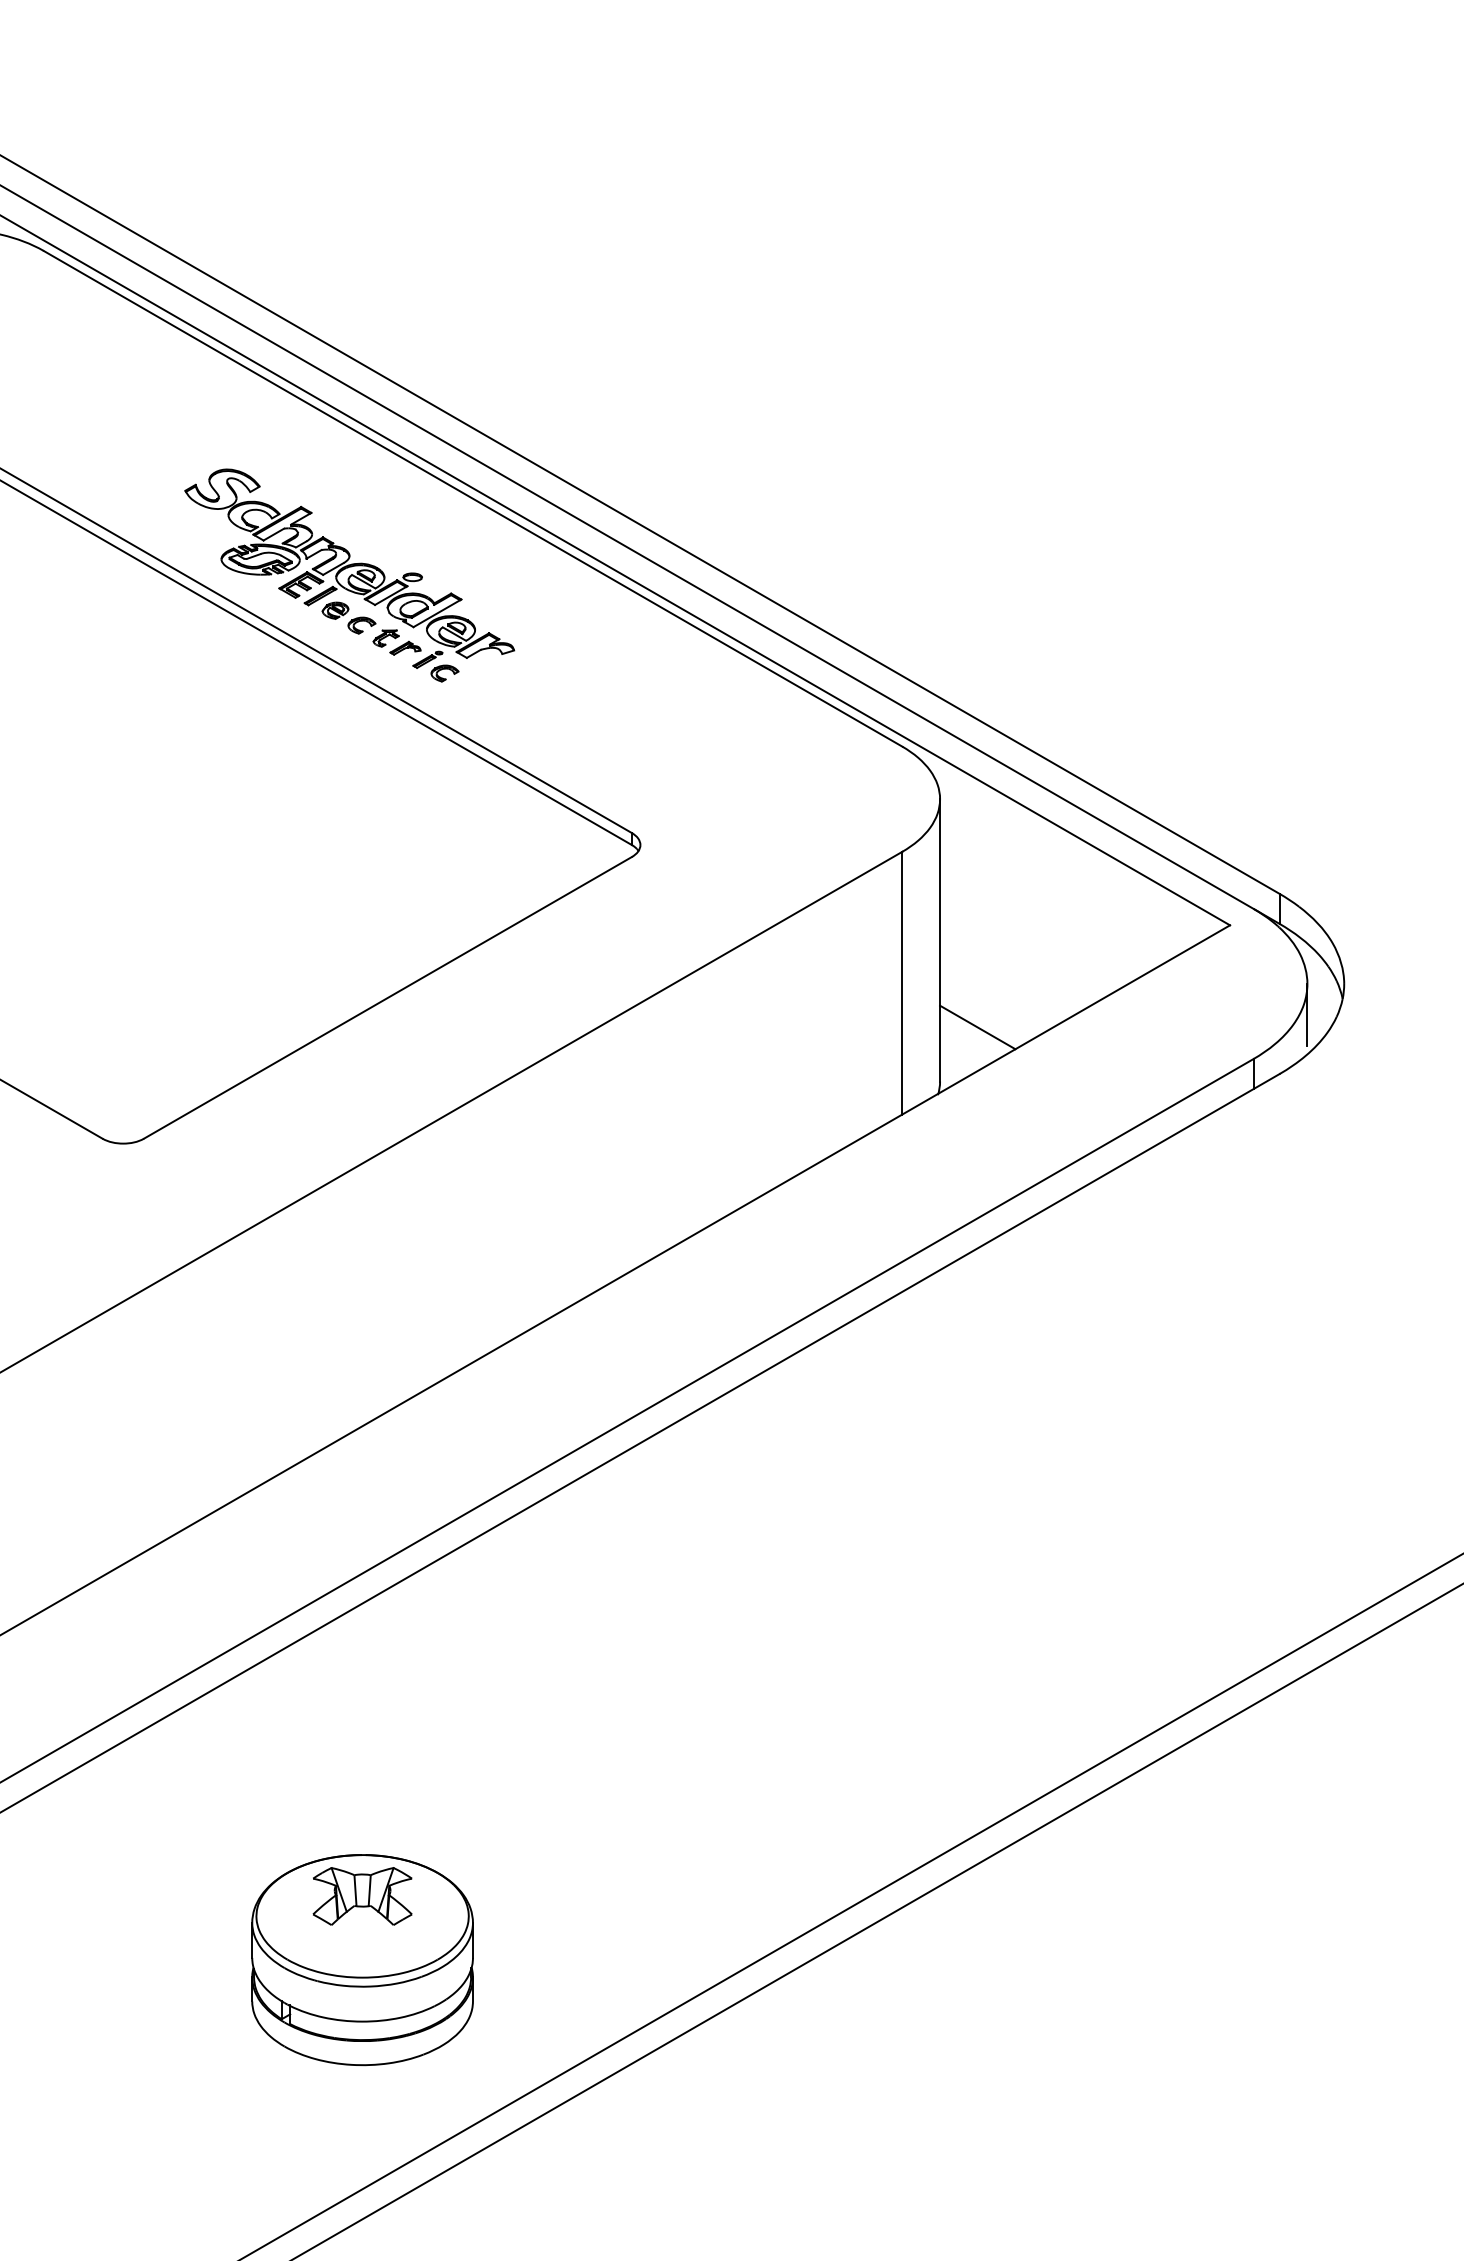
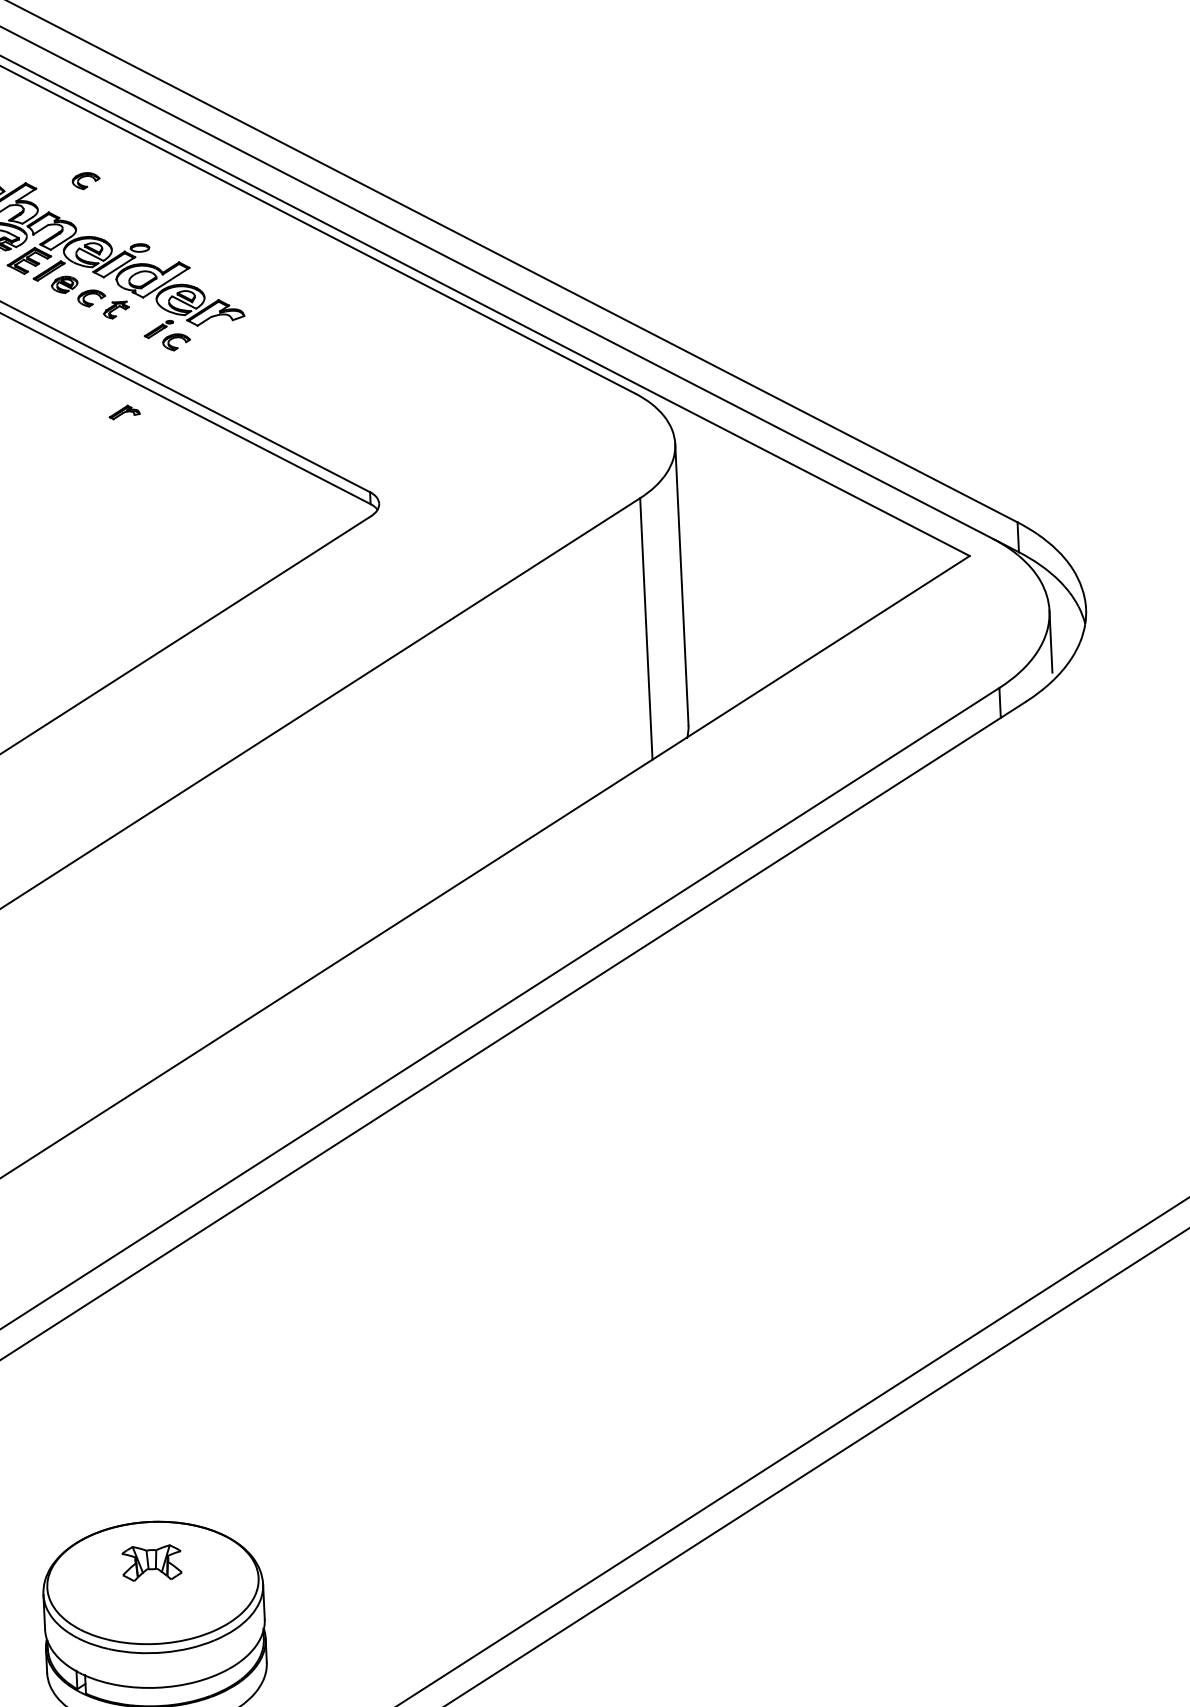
part: (361, 507) -> (85, 180), added
part: (405, 647) -> (124, 411), moved
line: (977, 1027) -> (723, 669), removed
part: (362, 1896) -> (151, 1563), size x0.6

